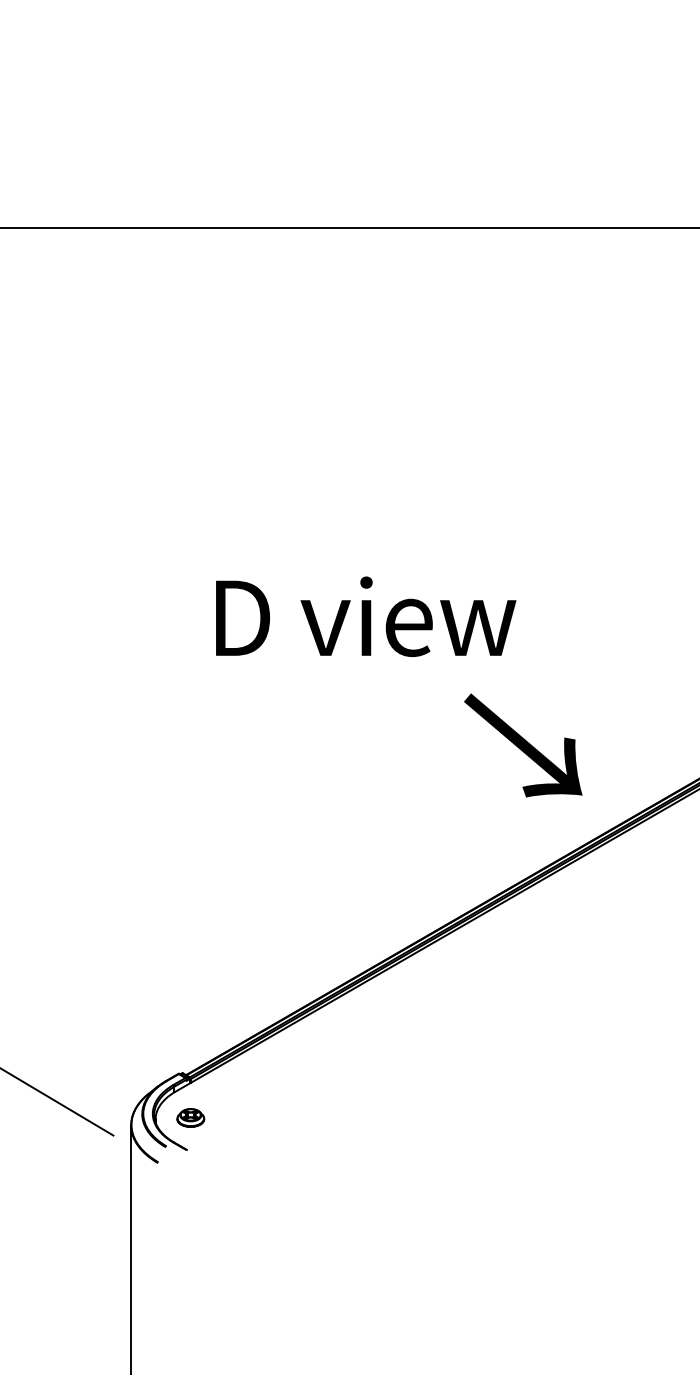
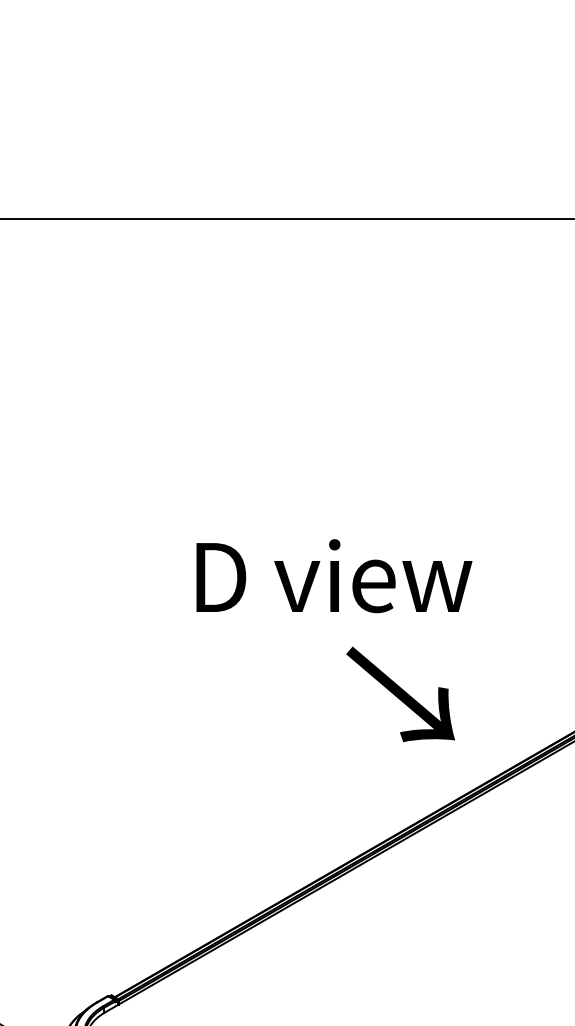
text: (366, 616) -> (334, 575), moved
text: (523, 745) -> (400, 694), moved

